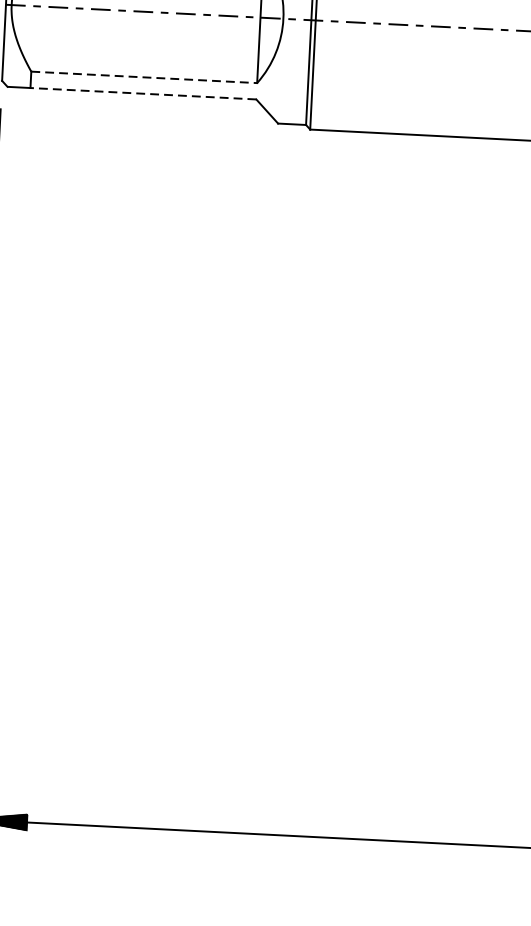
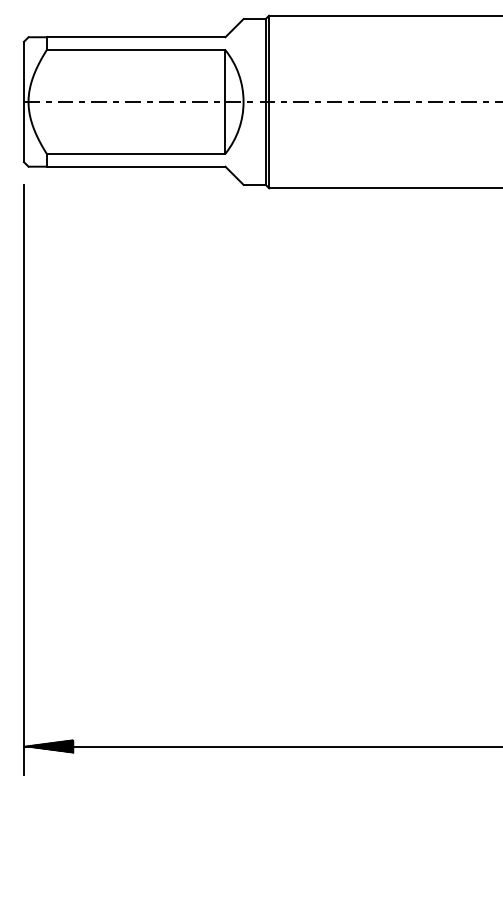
line: (144, 77) -> (136, 153), dashed -> solid
line: (142, 93) -> (135, 166), dashed -> solid

